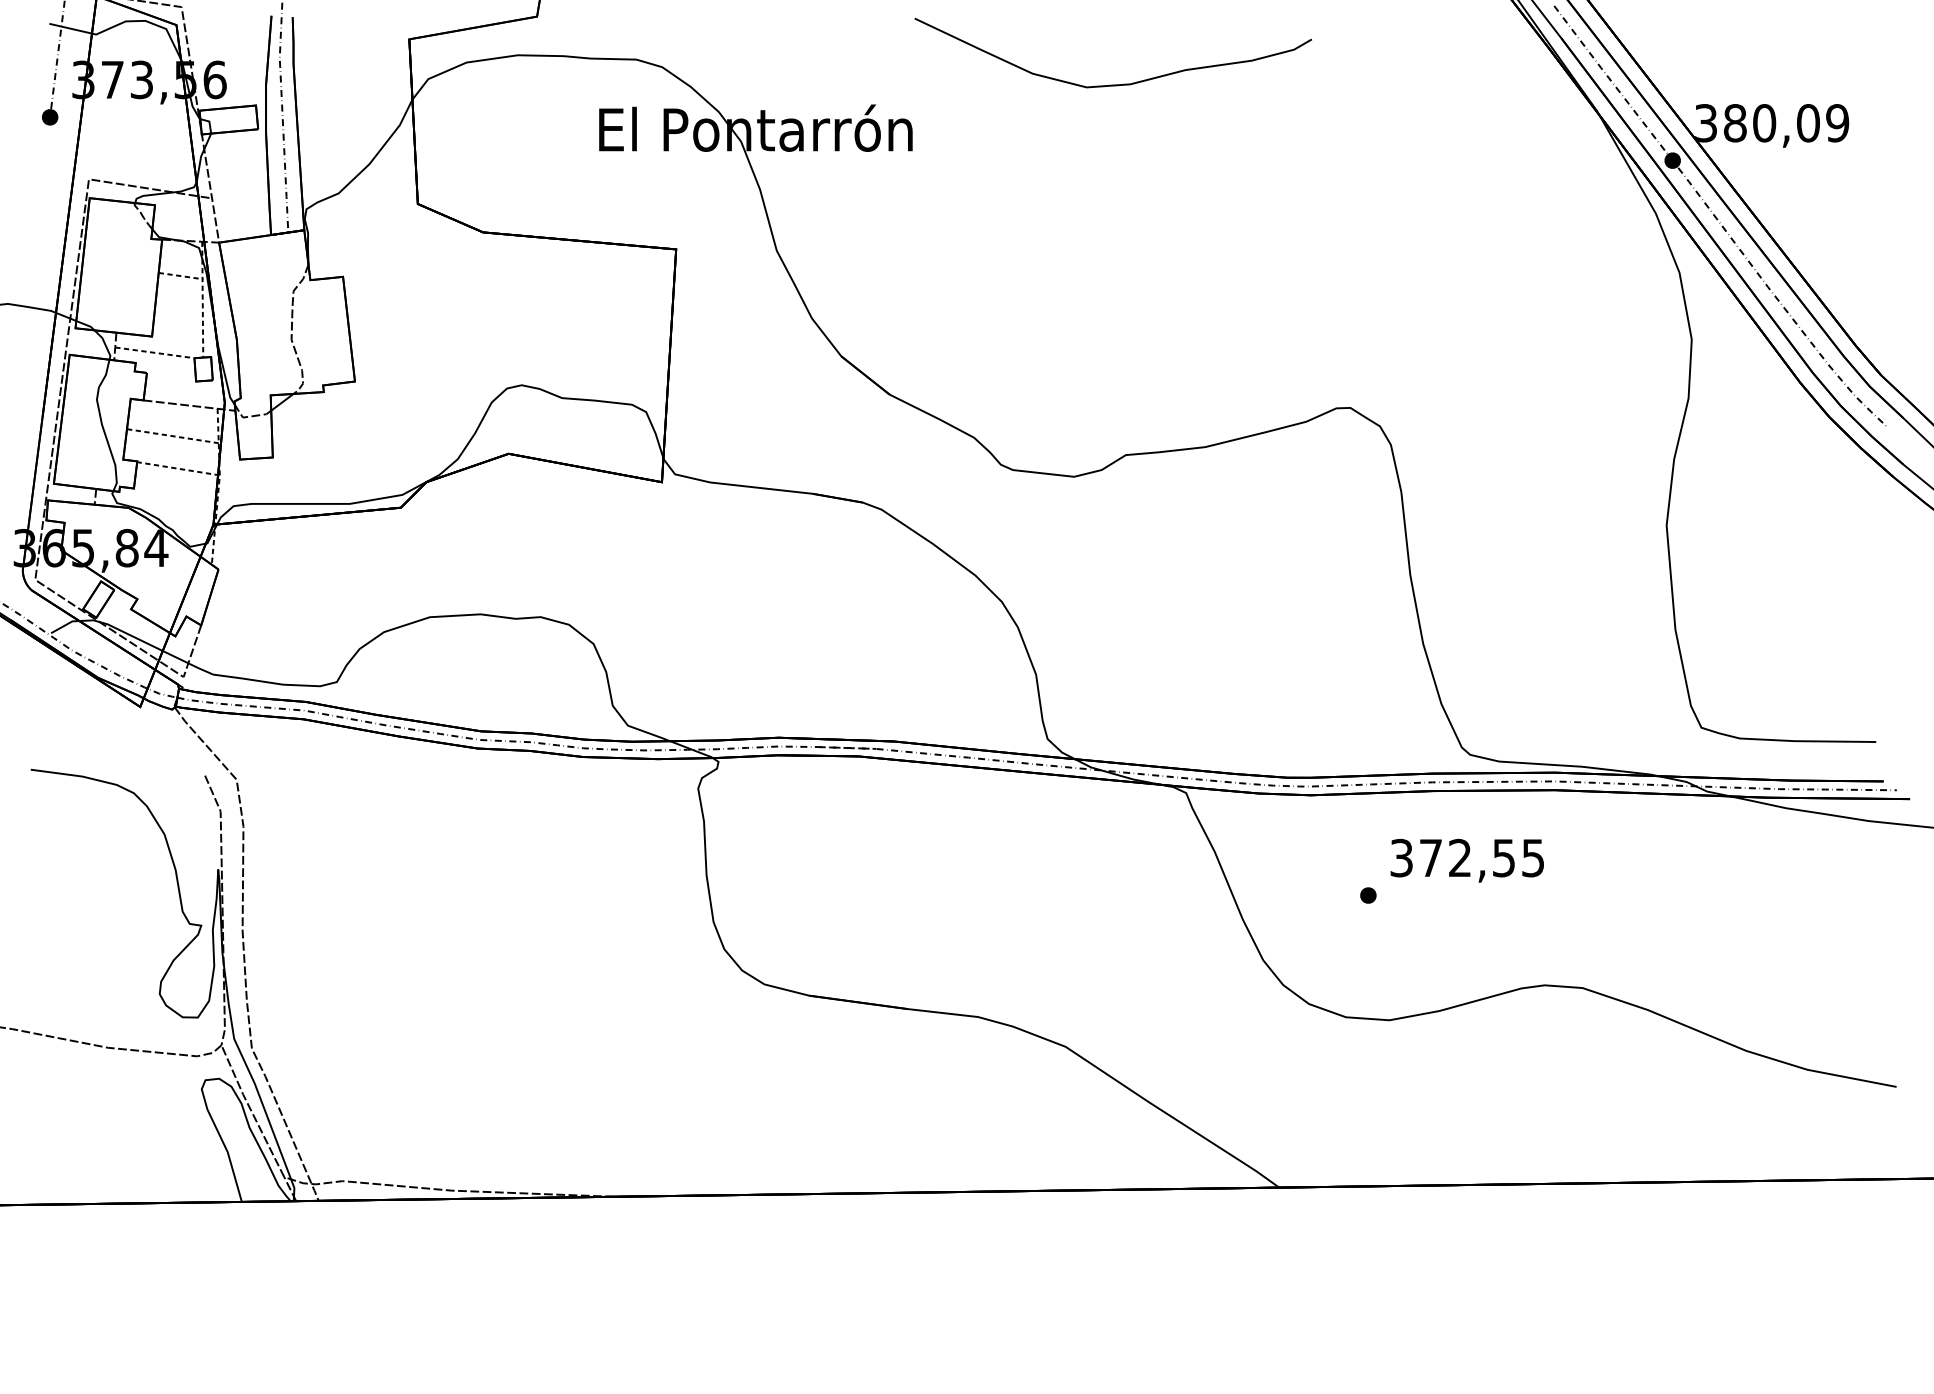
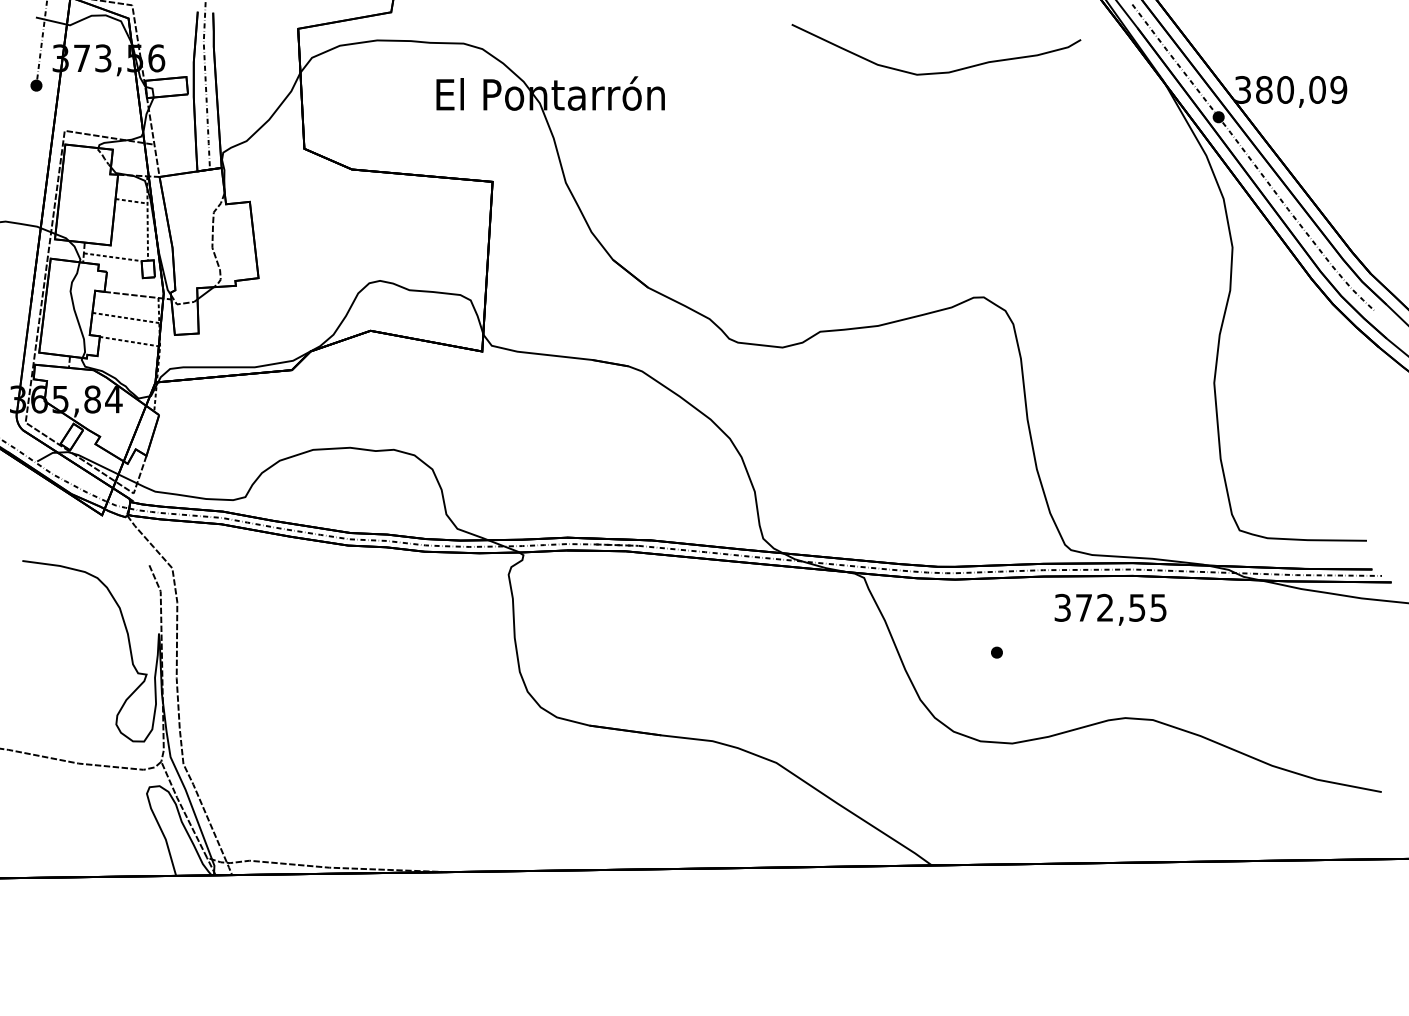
curve: (1112, 84) -> (935, 72), moved
text: (1466, 860) -> (1109, 609), moved

